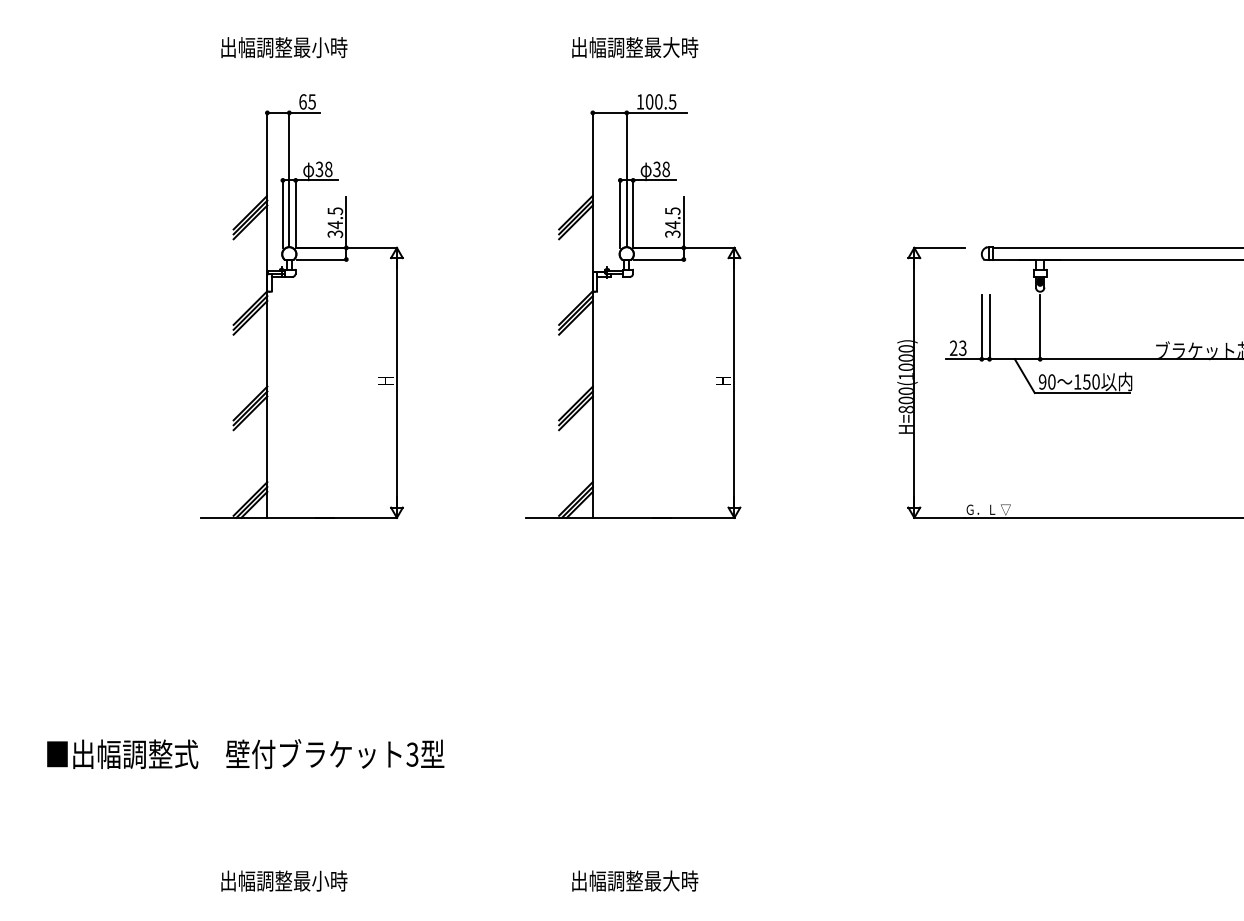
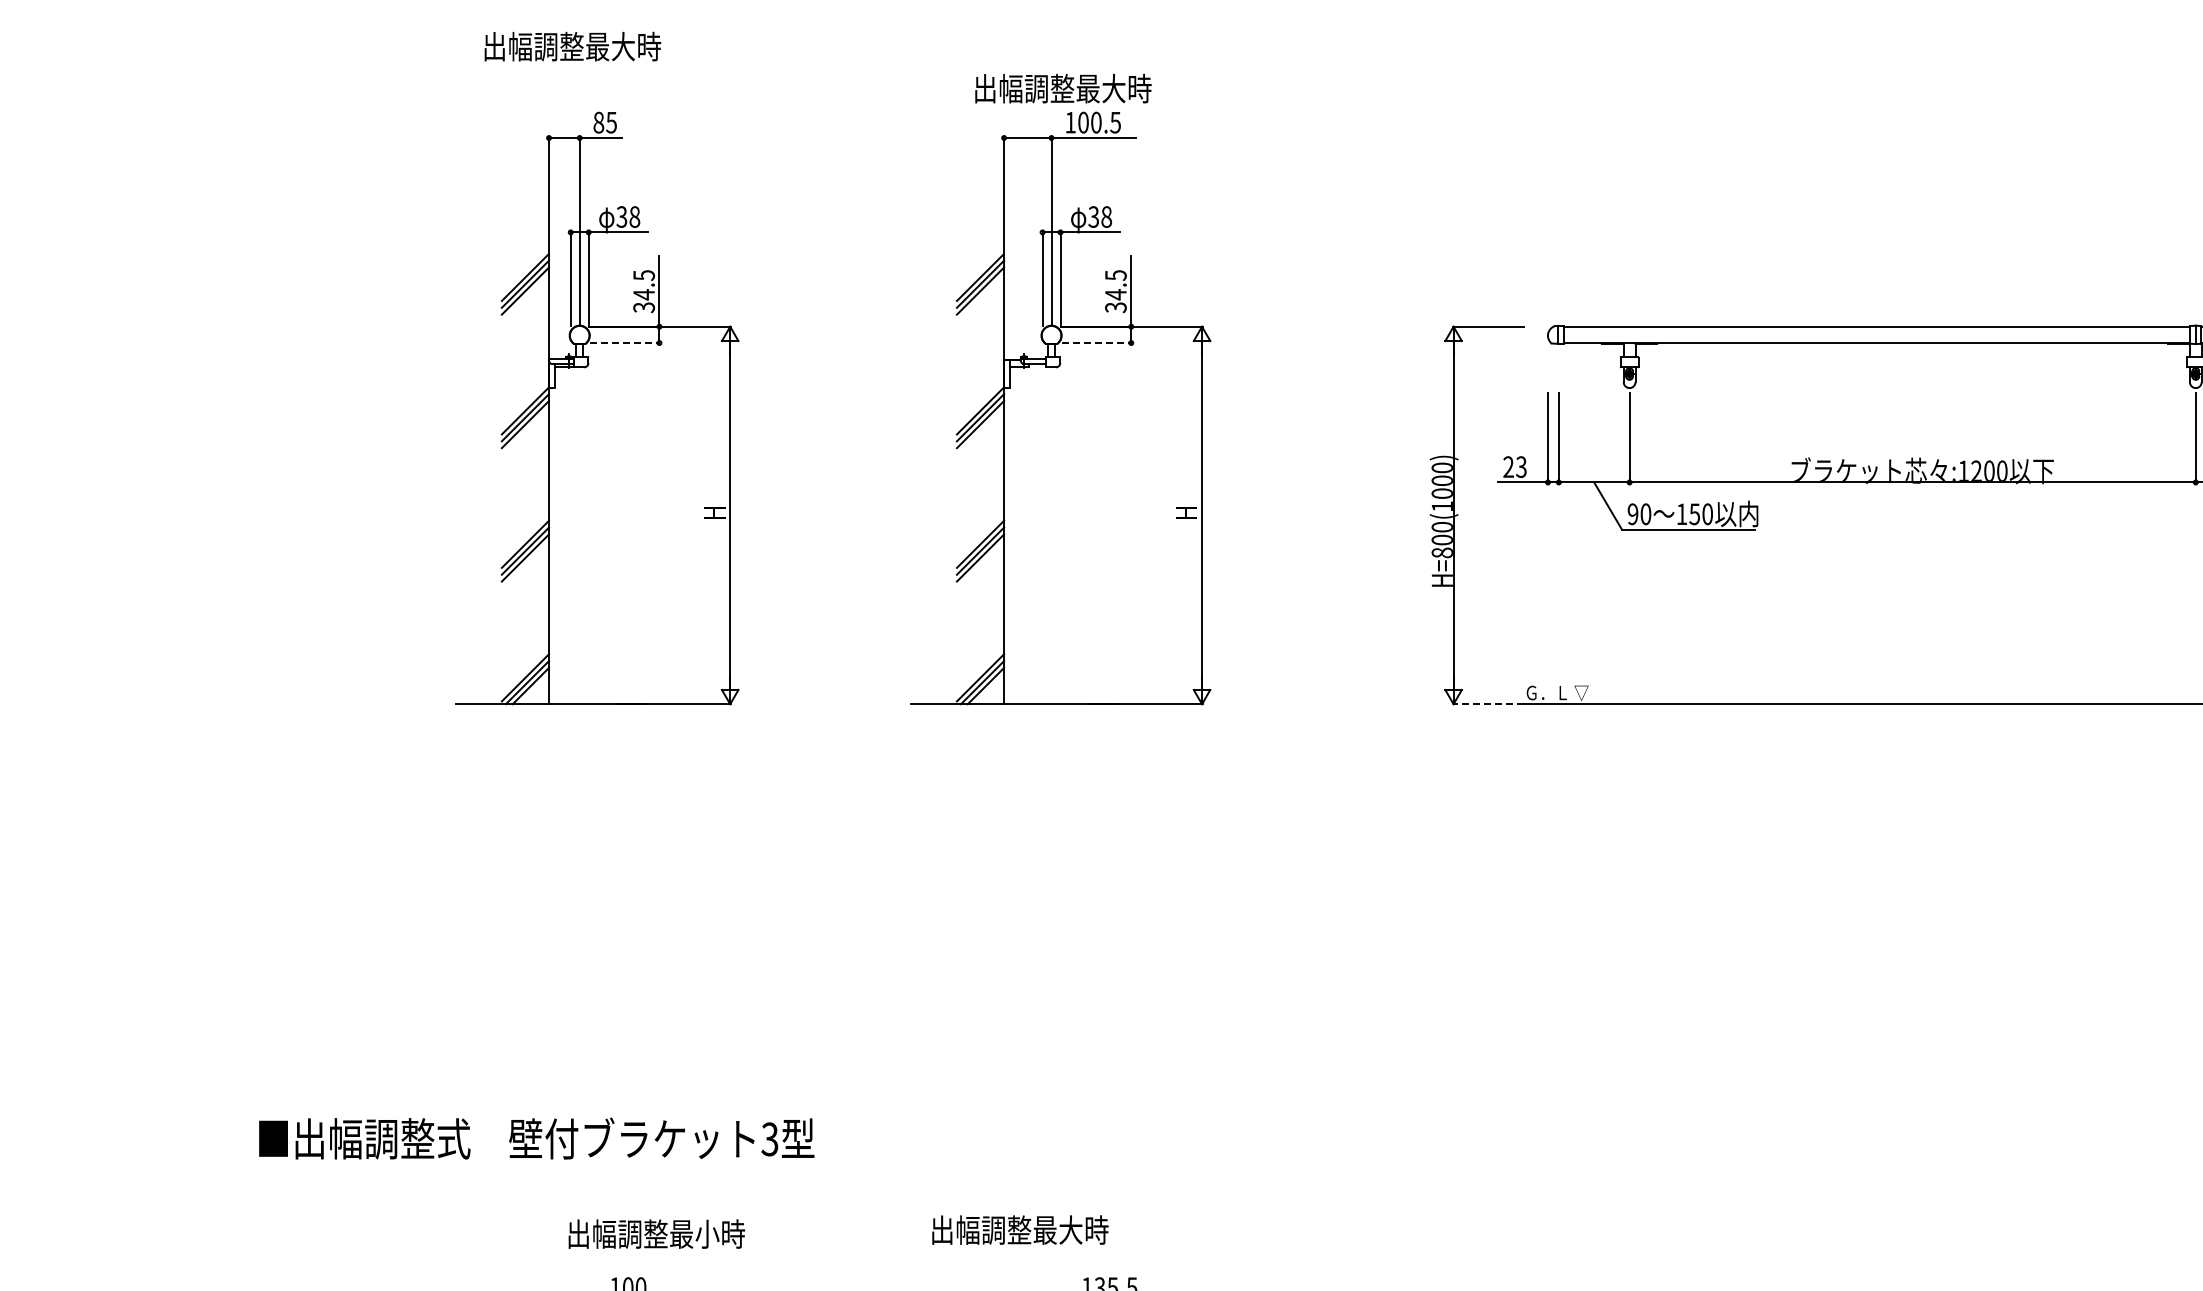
text: (320, 47) -> (623, 46), 出幅調整最小時 -> 出幅調整最大時
text: (635, 47) -> (1063, 88), moved
text: (302, 101) -> (598, 122), 65 -> 85
line: (322, 259) -> (625, 343), solid -> dashed
line: (659, 259) -> (1097, 343), solid -> dashed
line: (938, 518) -> (1487, 704), solid -> dashed
text: (245, 754) -> (536, 1138), moved
text: (284, 880) -> (656, 1233), moved
text: (635, 880) -> (1020, 1229), moved

